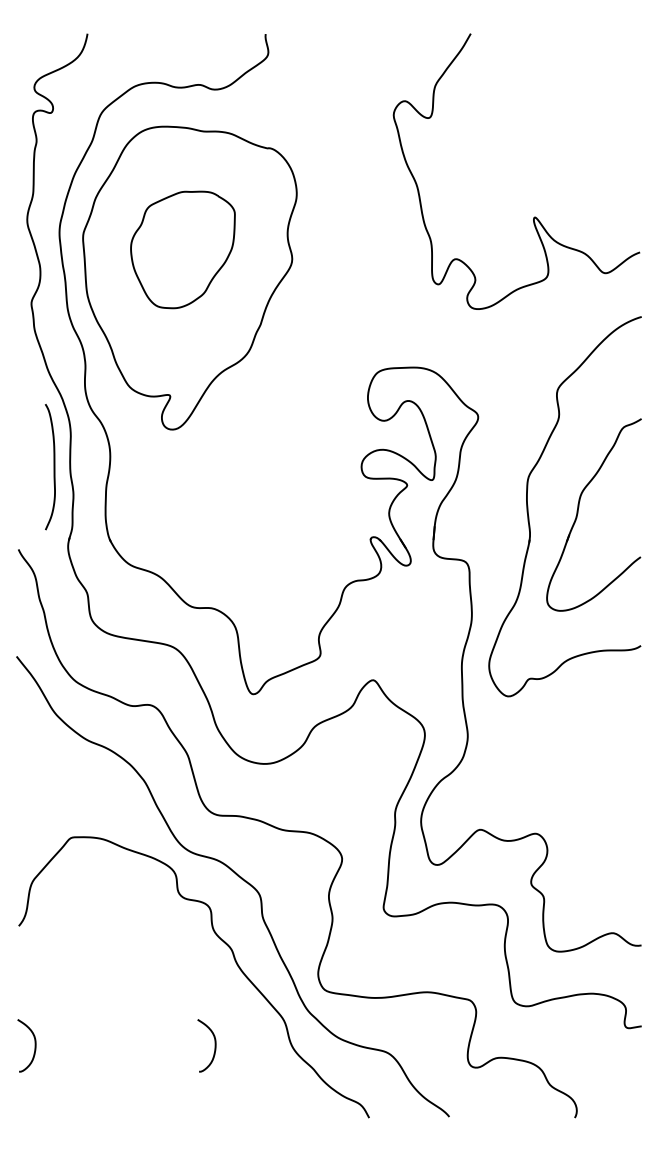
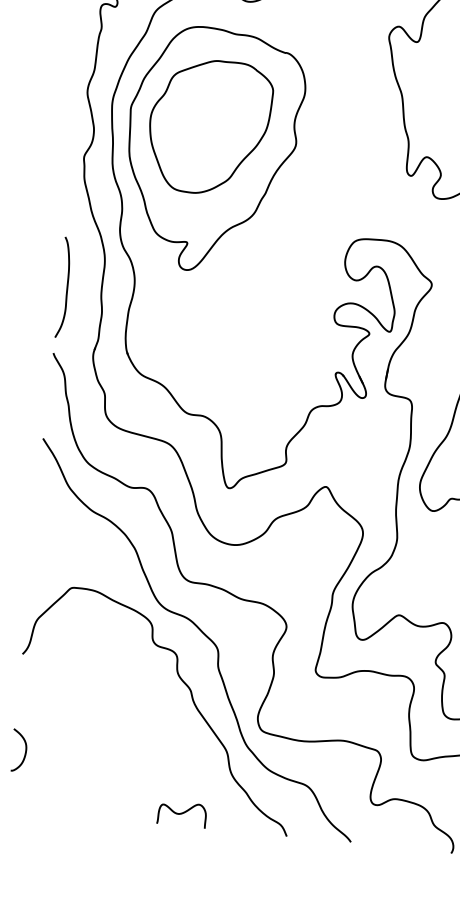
part: (182, 249) -> (209, 126), size x1.43
curve: (53, 467) -> (66, 288), moved
curve: (214, 1045) -> (169, 765), removed
curve: (236, 1103) -> (181, 813), added

